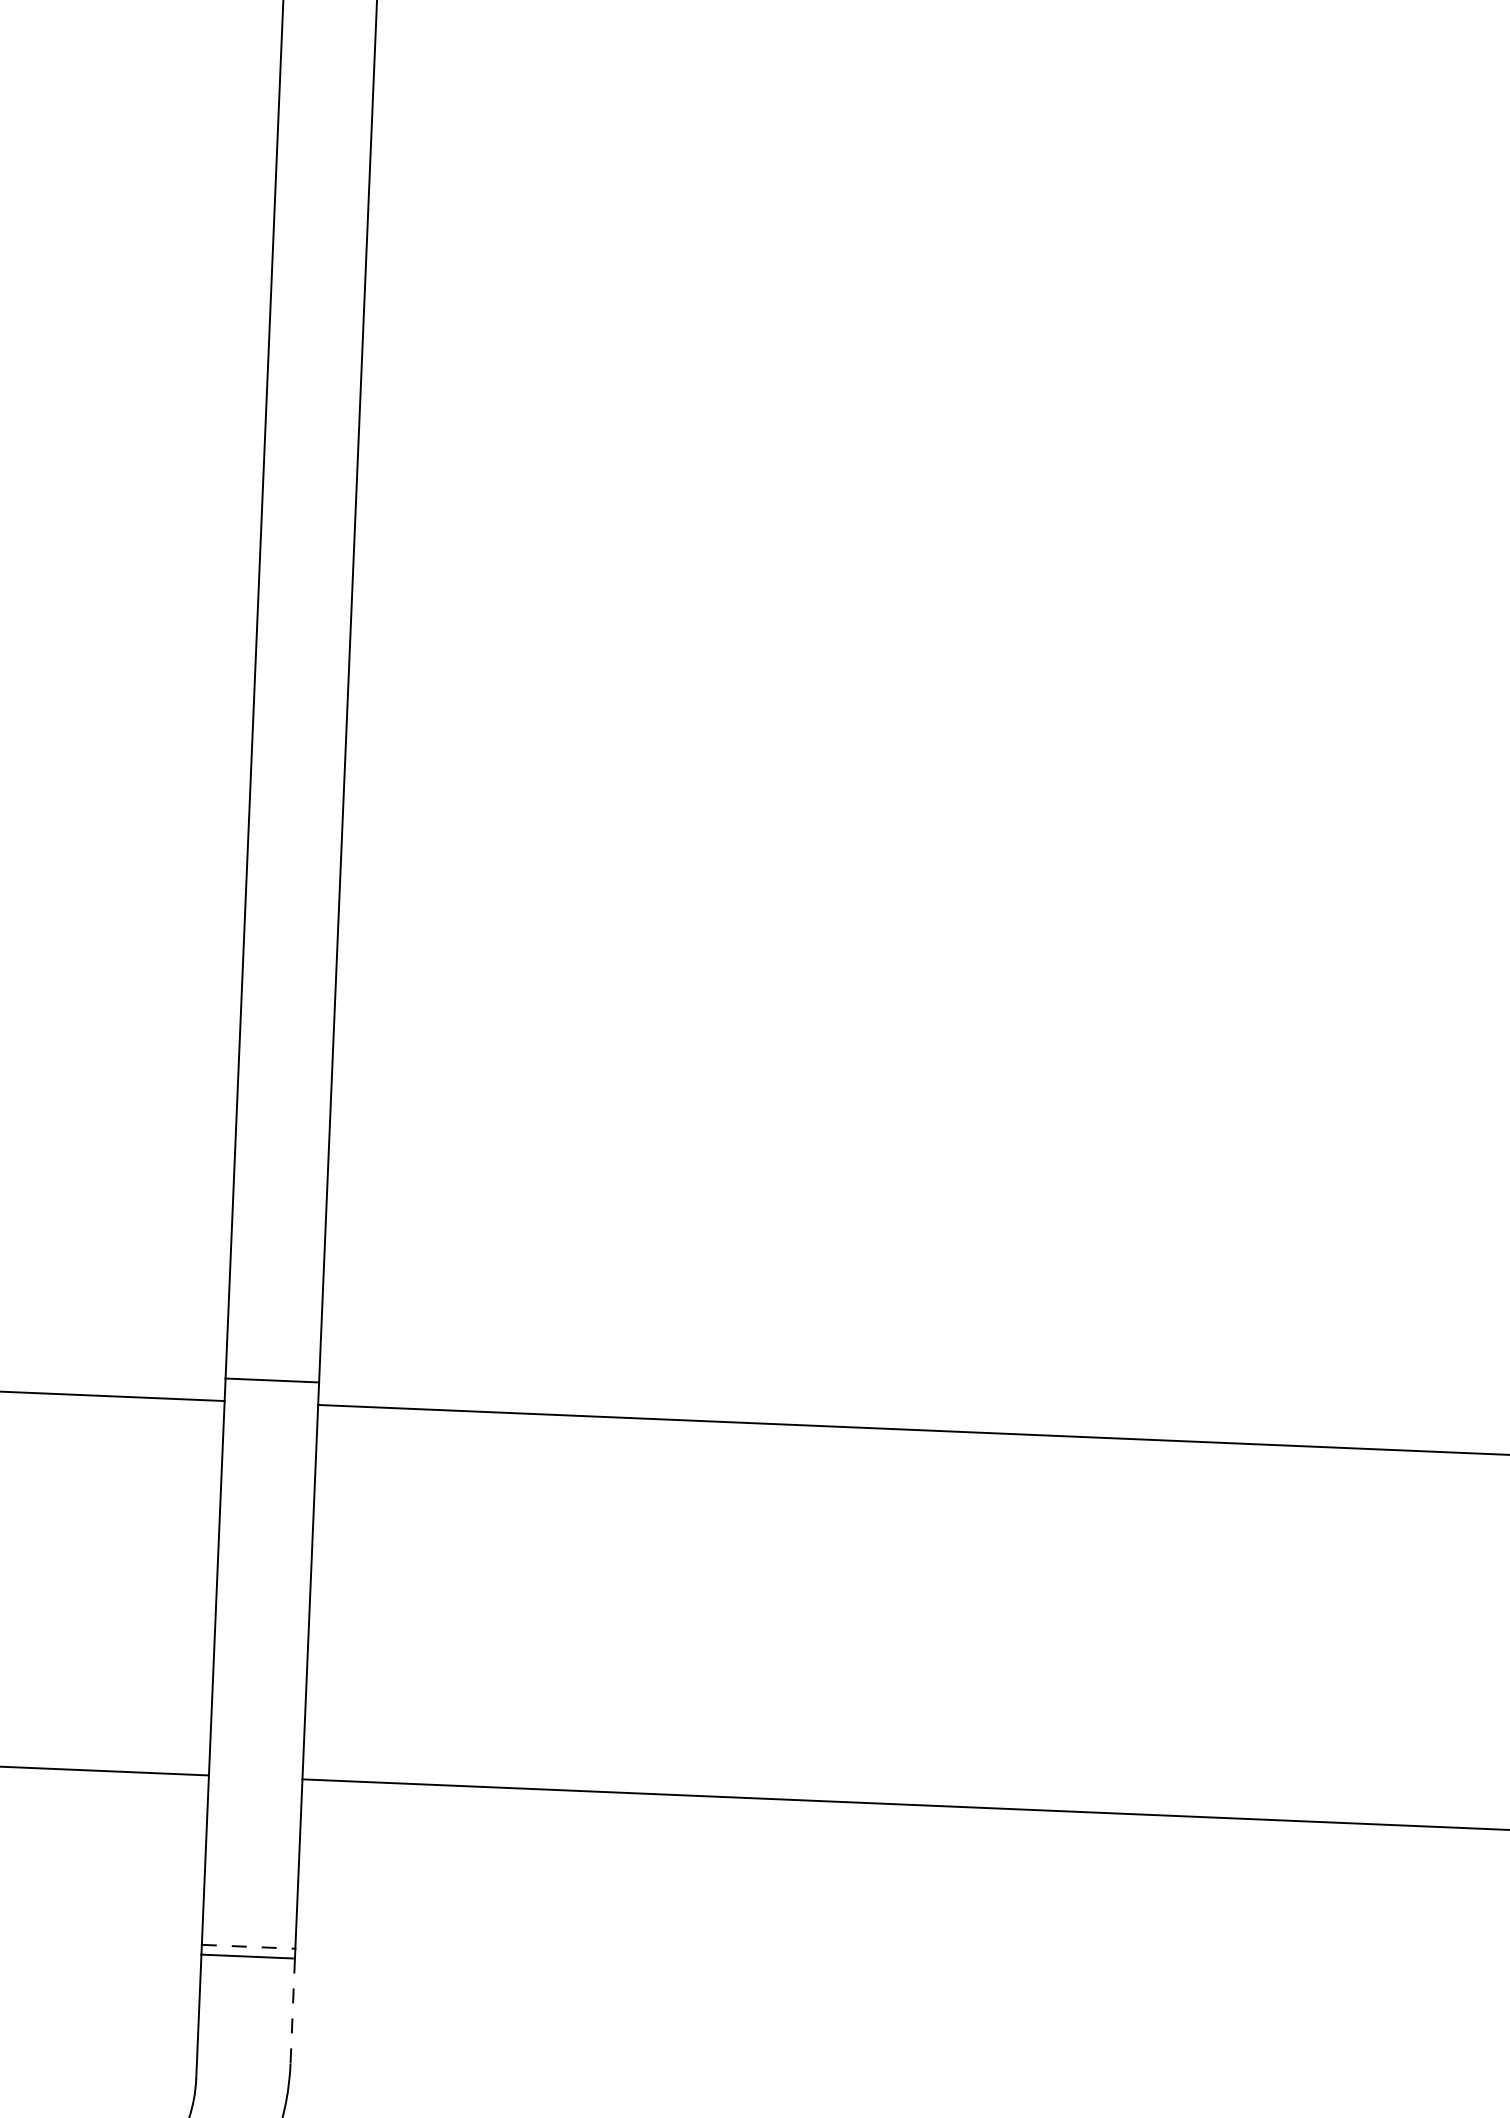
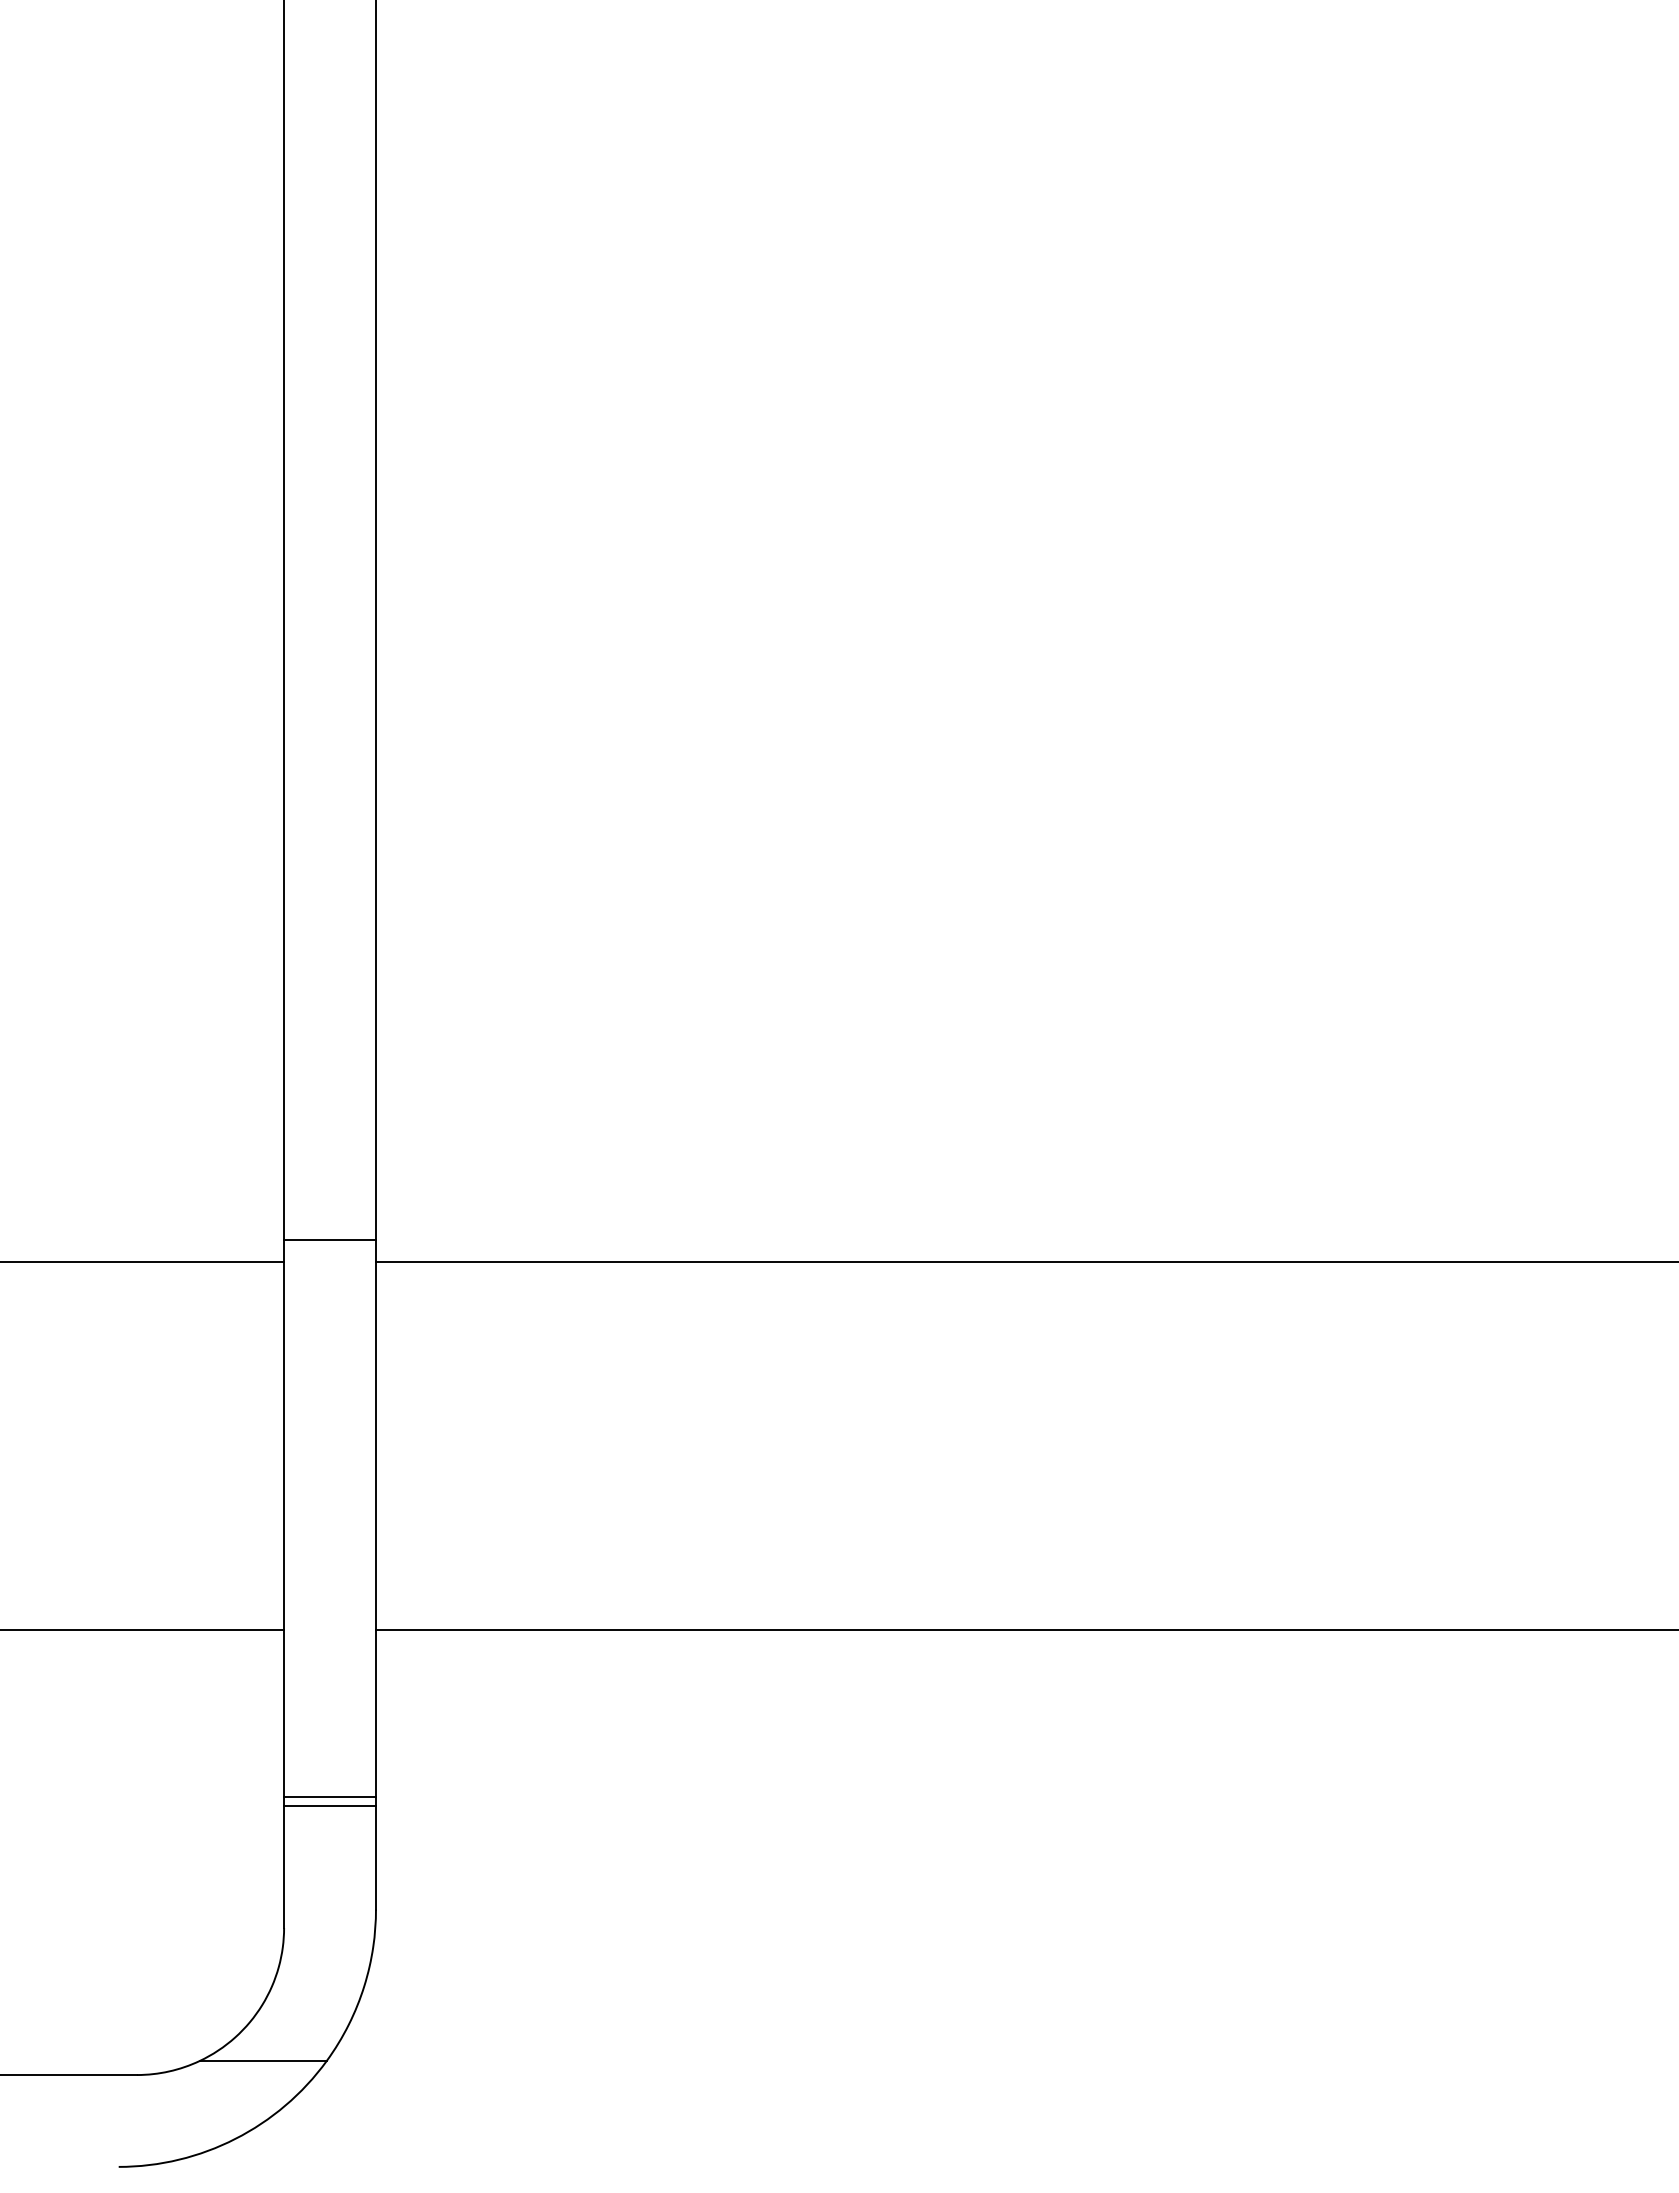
line: (249, 1946) -> (330, 1796), dashed -> solid
line: (292, 2011) -> (375, 1858), dashed -> solid

